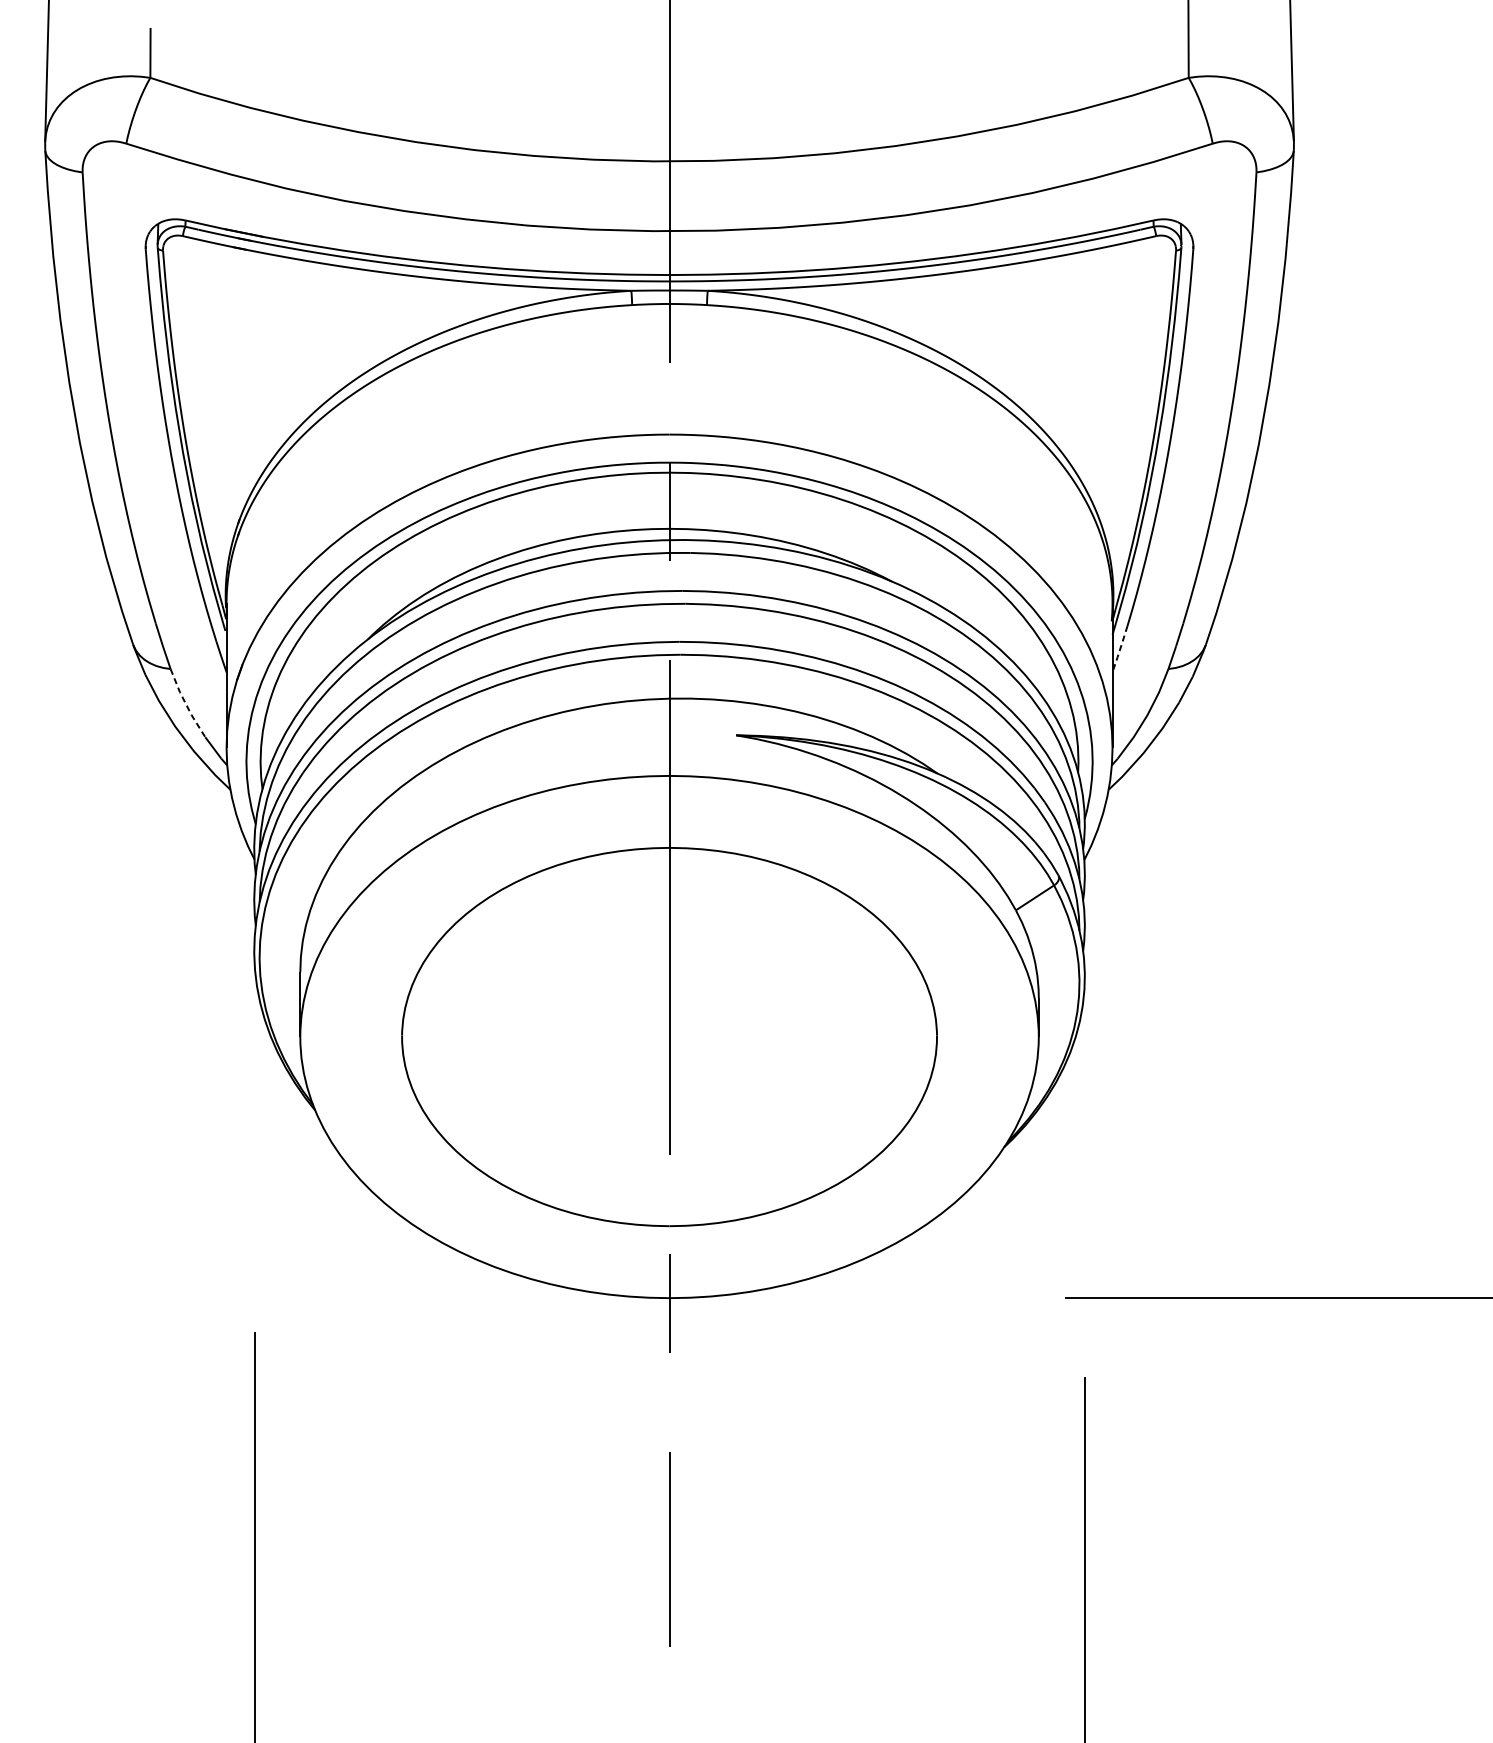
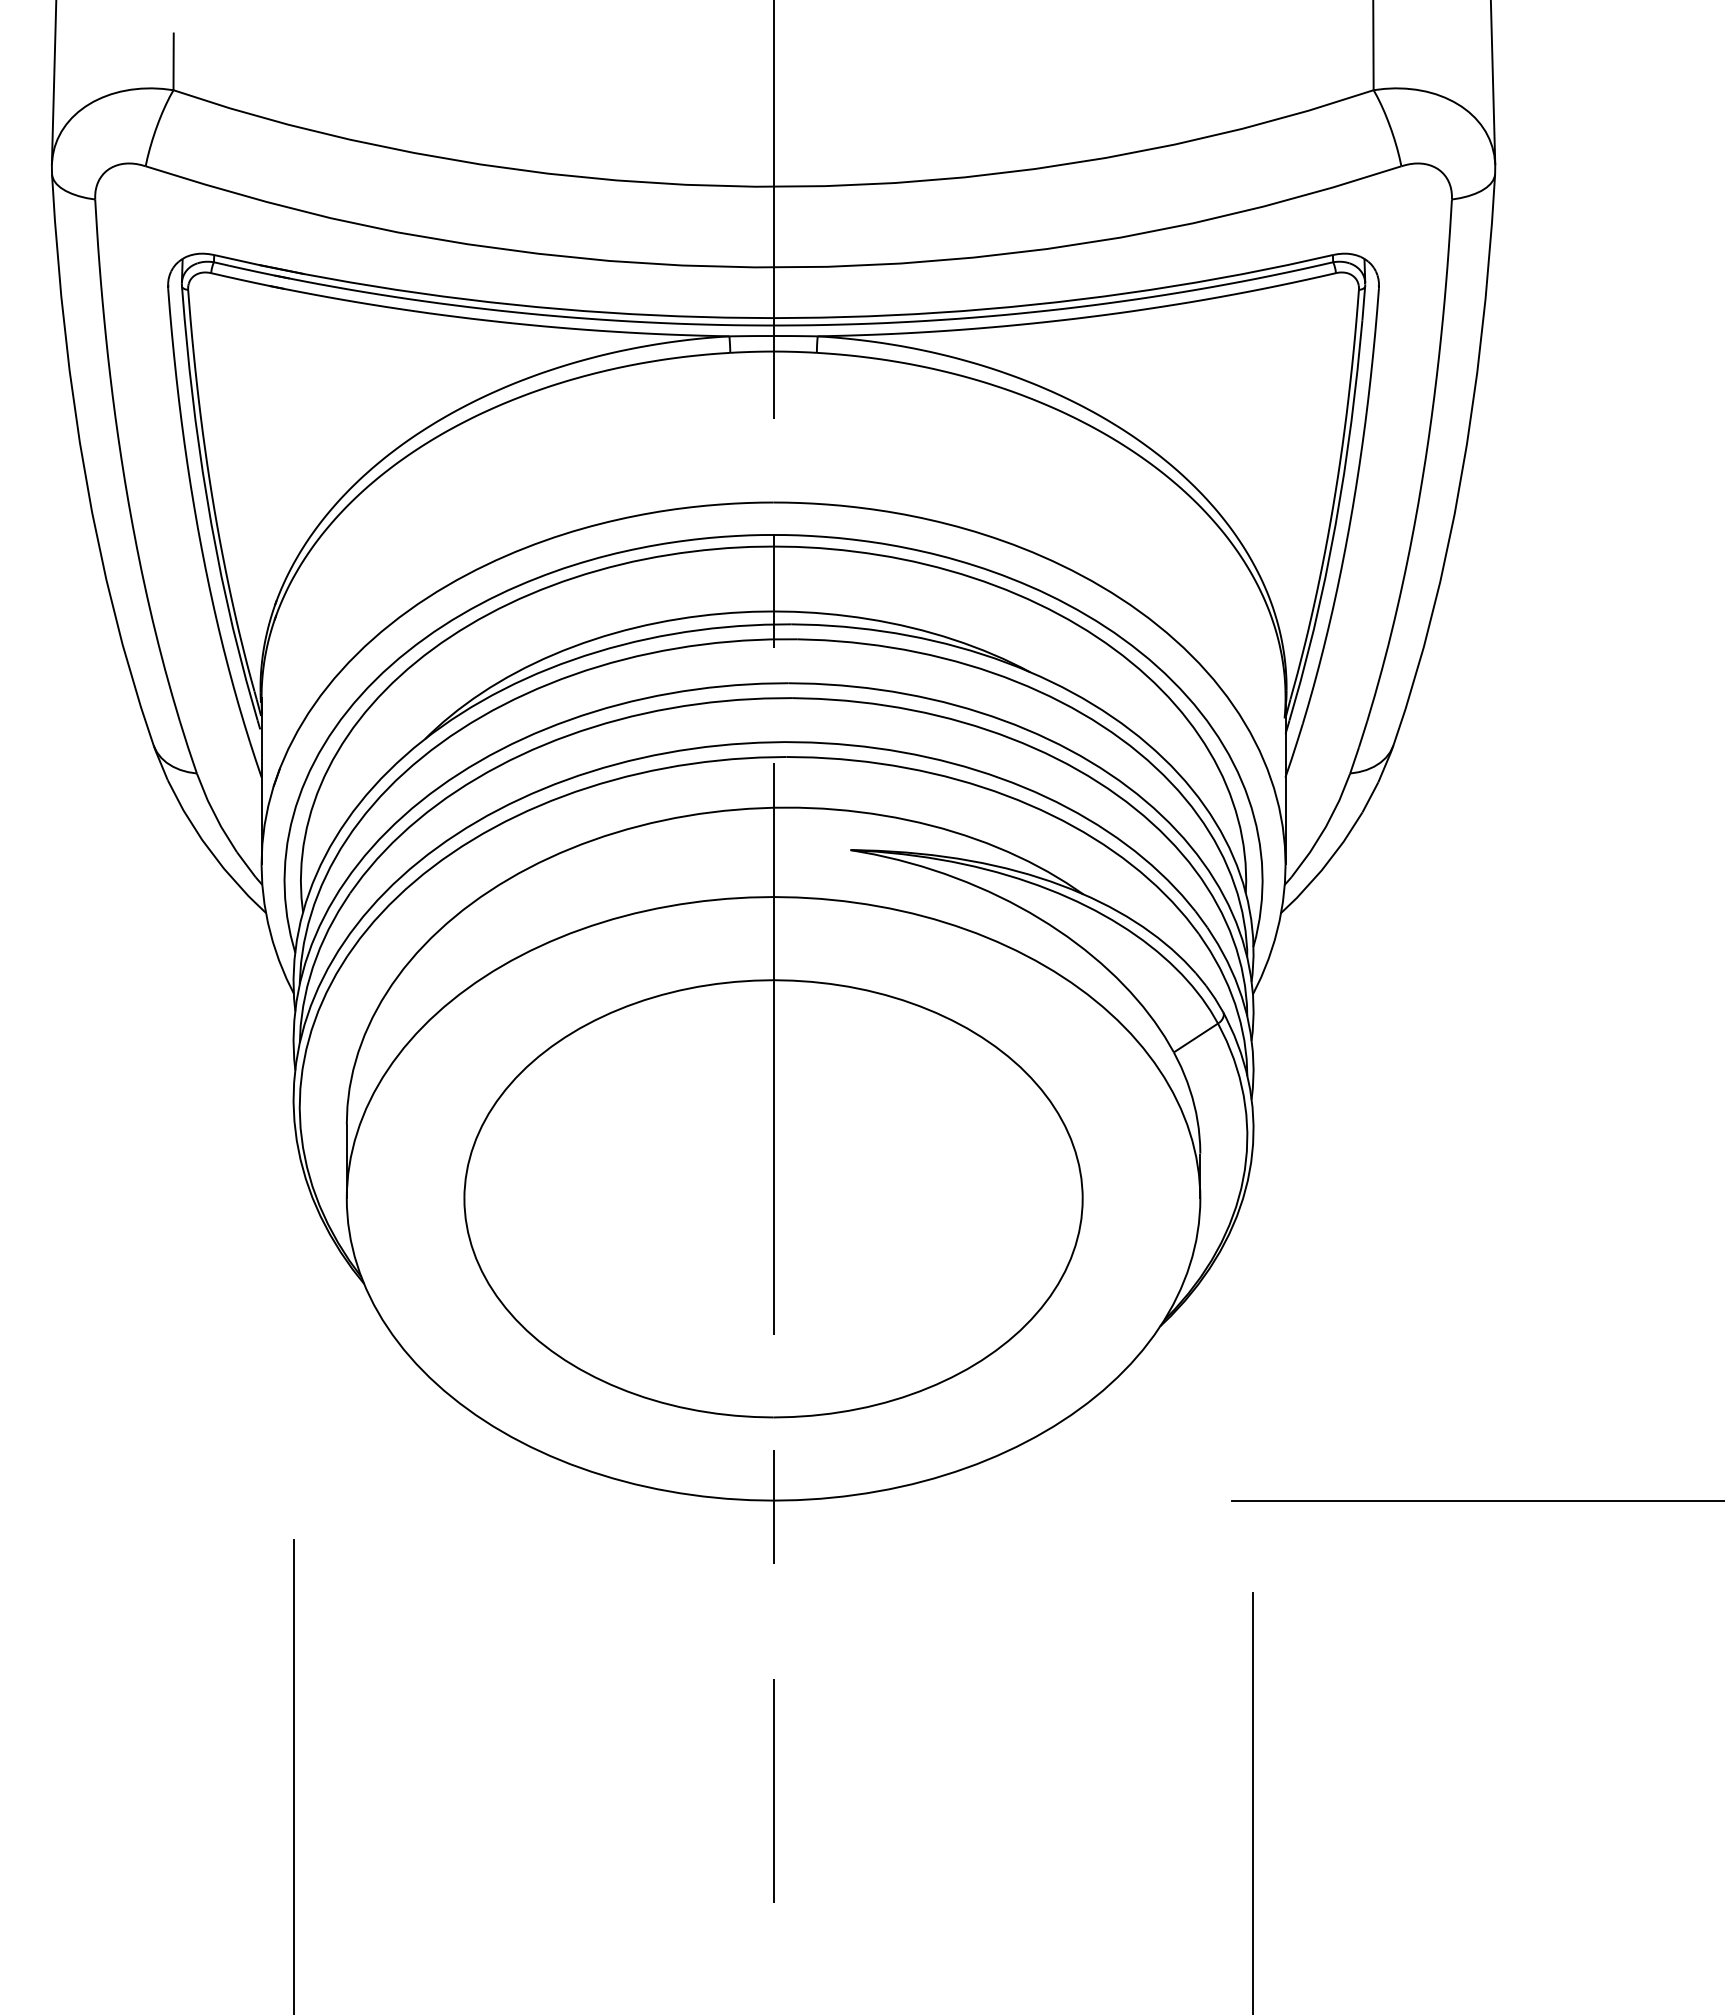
line: (1120, 649) -> (1294, 750), dashed -> solid
line: (185, 704) -> (214, 814), dashed -> solid

